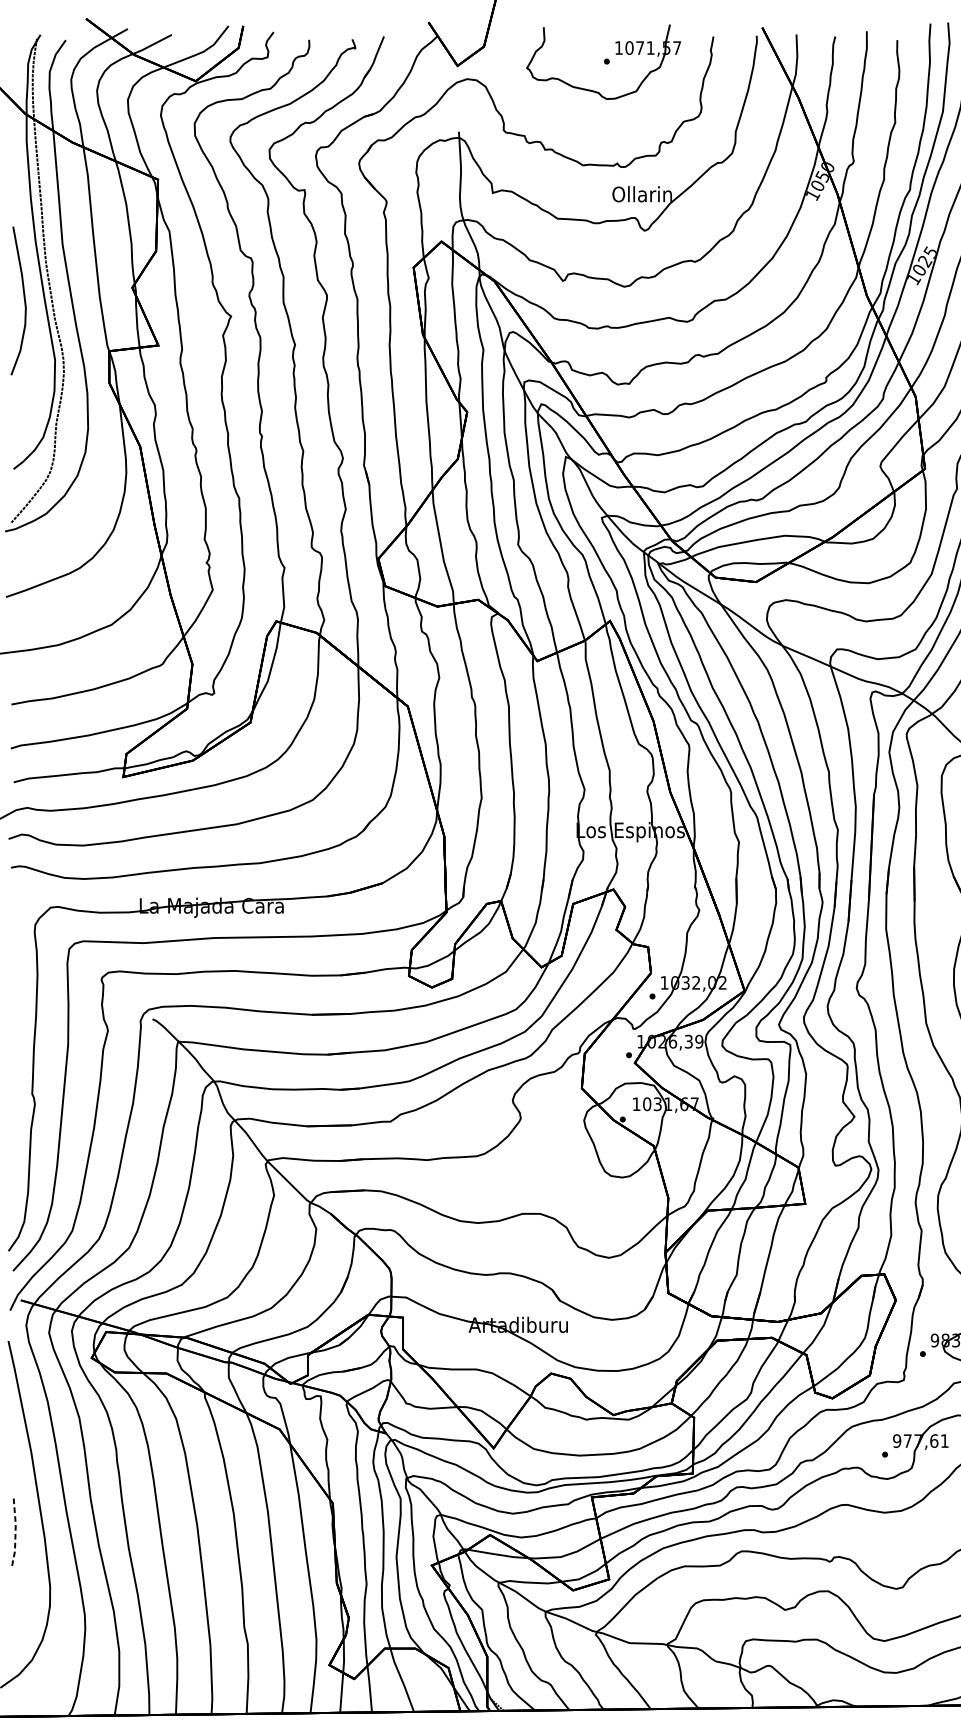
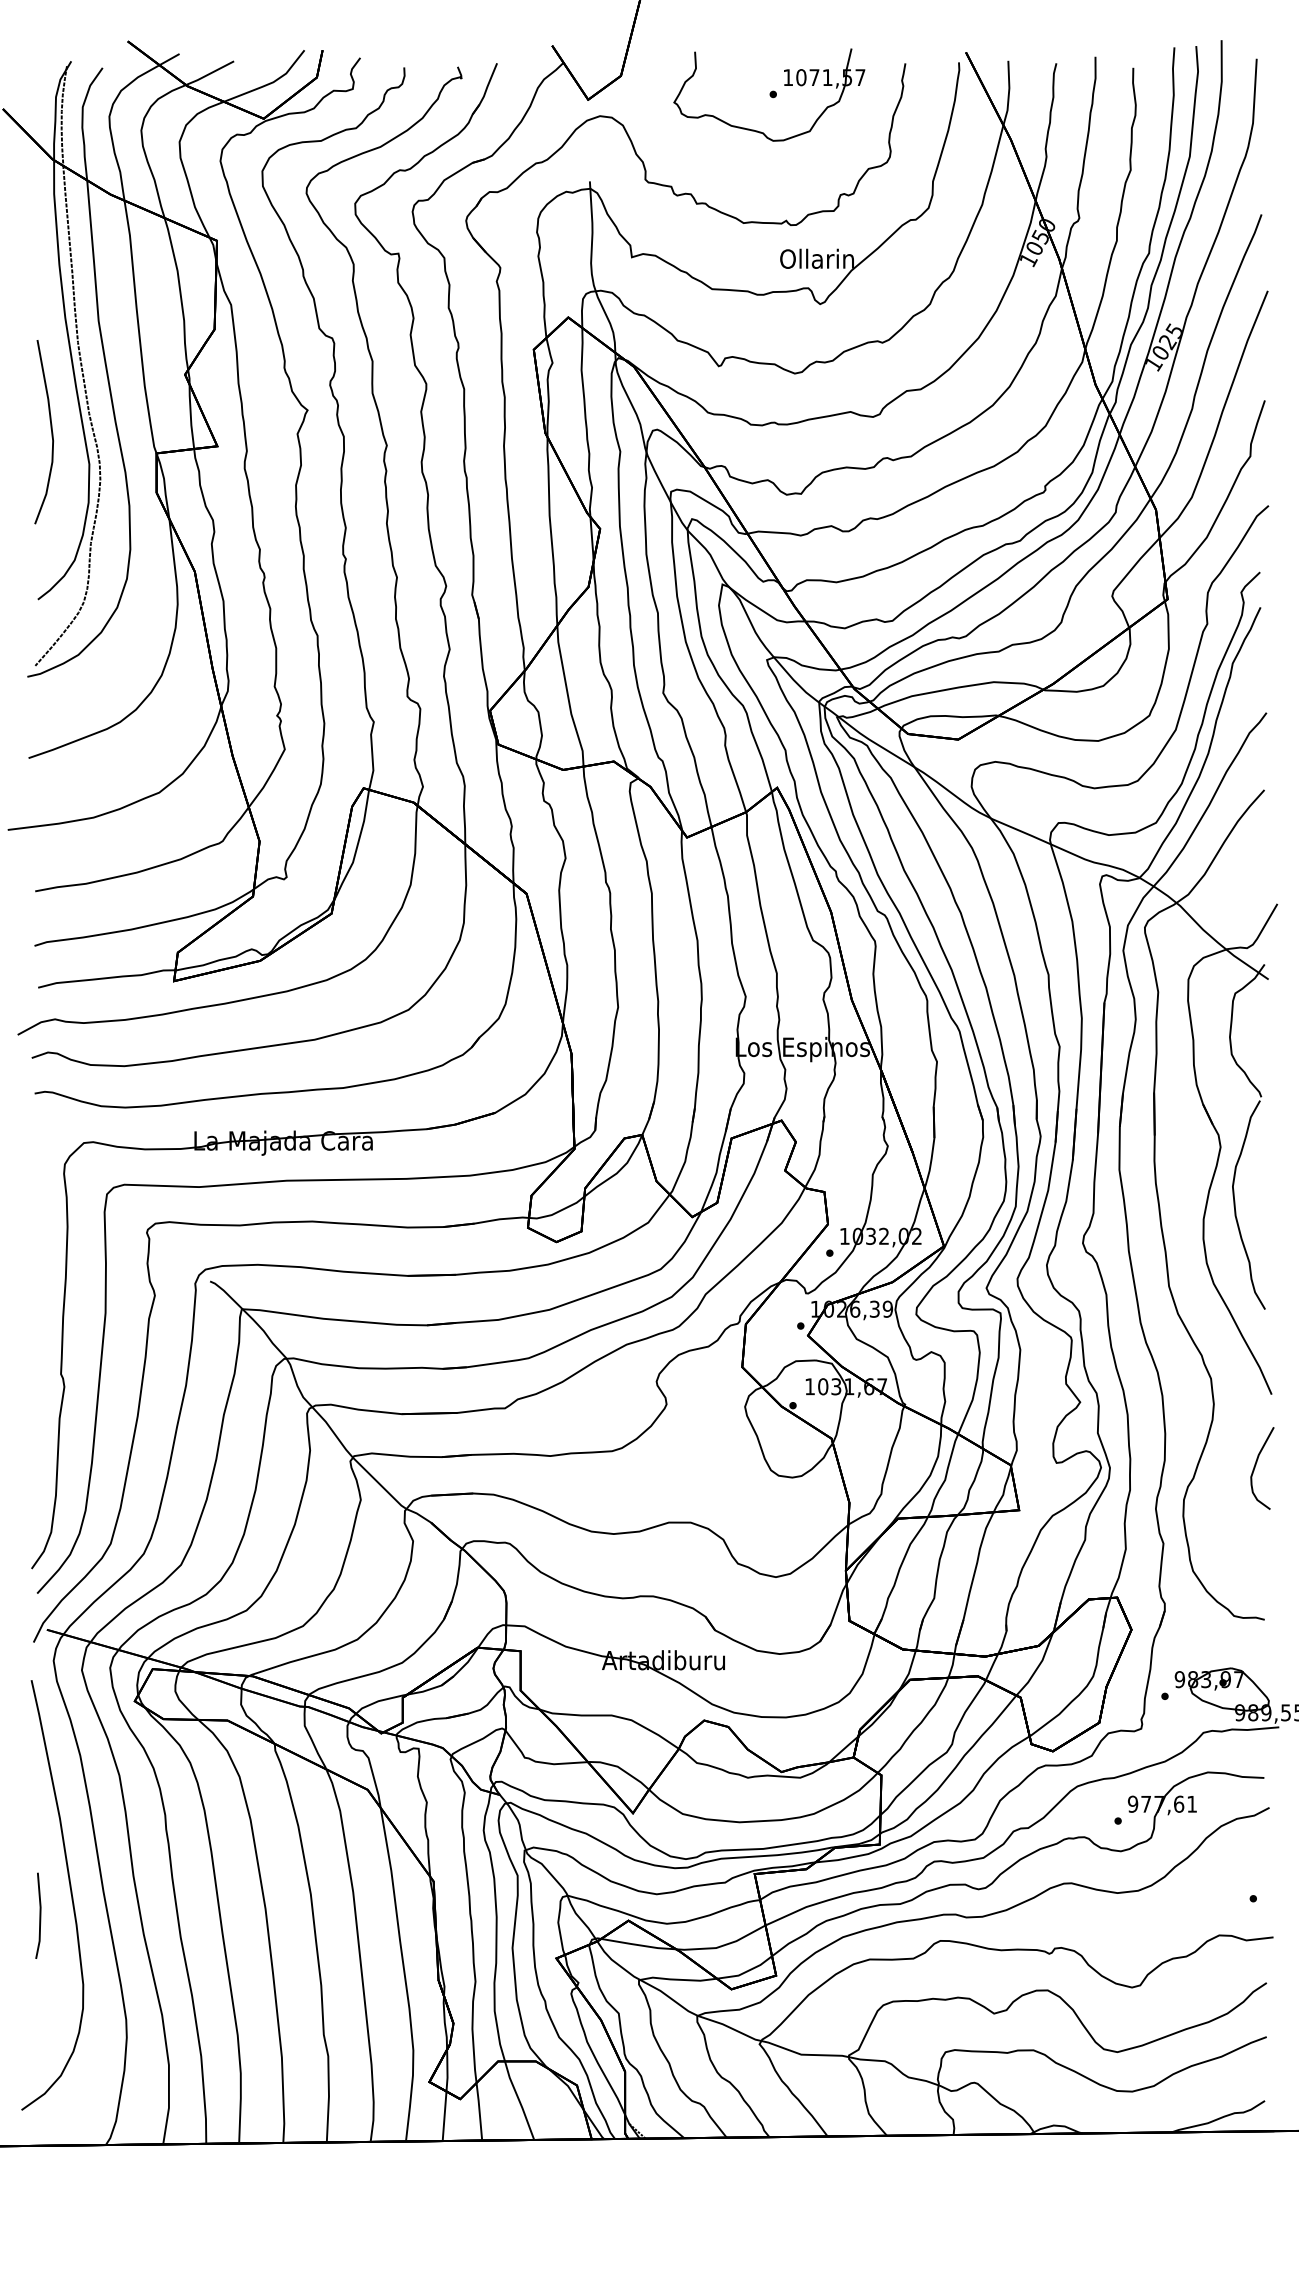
curve: (24, 301) -> (51, 432), moved
line: (15, 1531) -> (40, 1916), dashed -> solid

